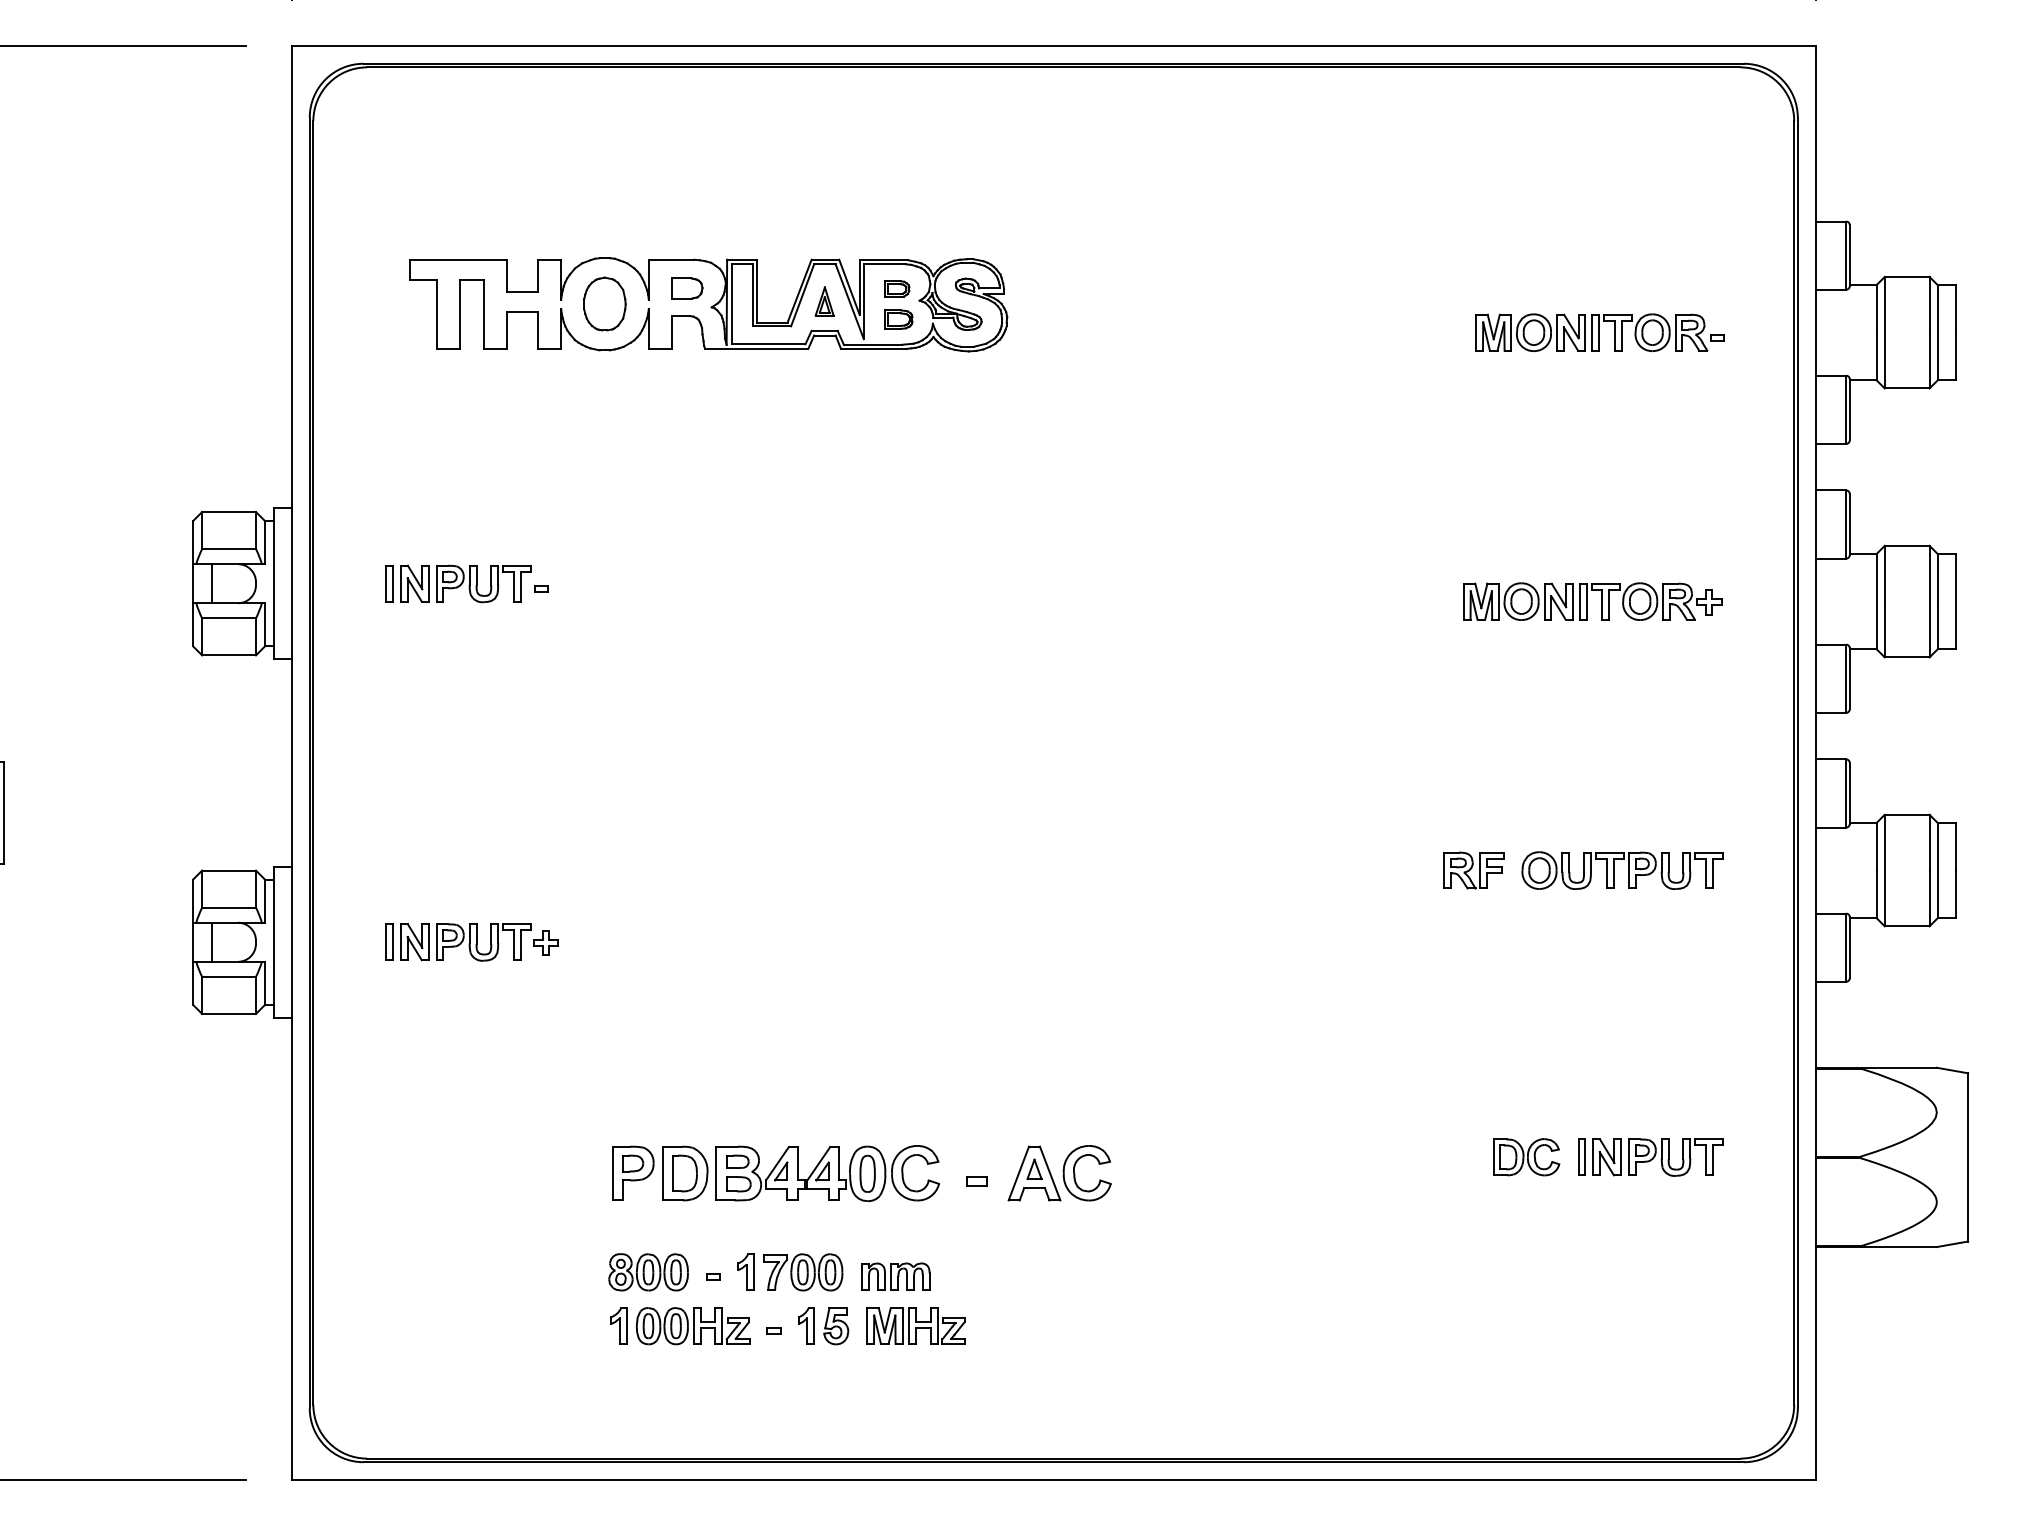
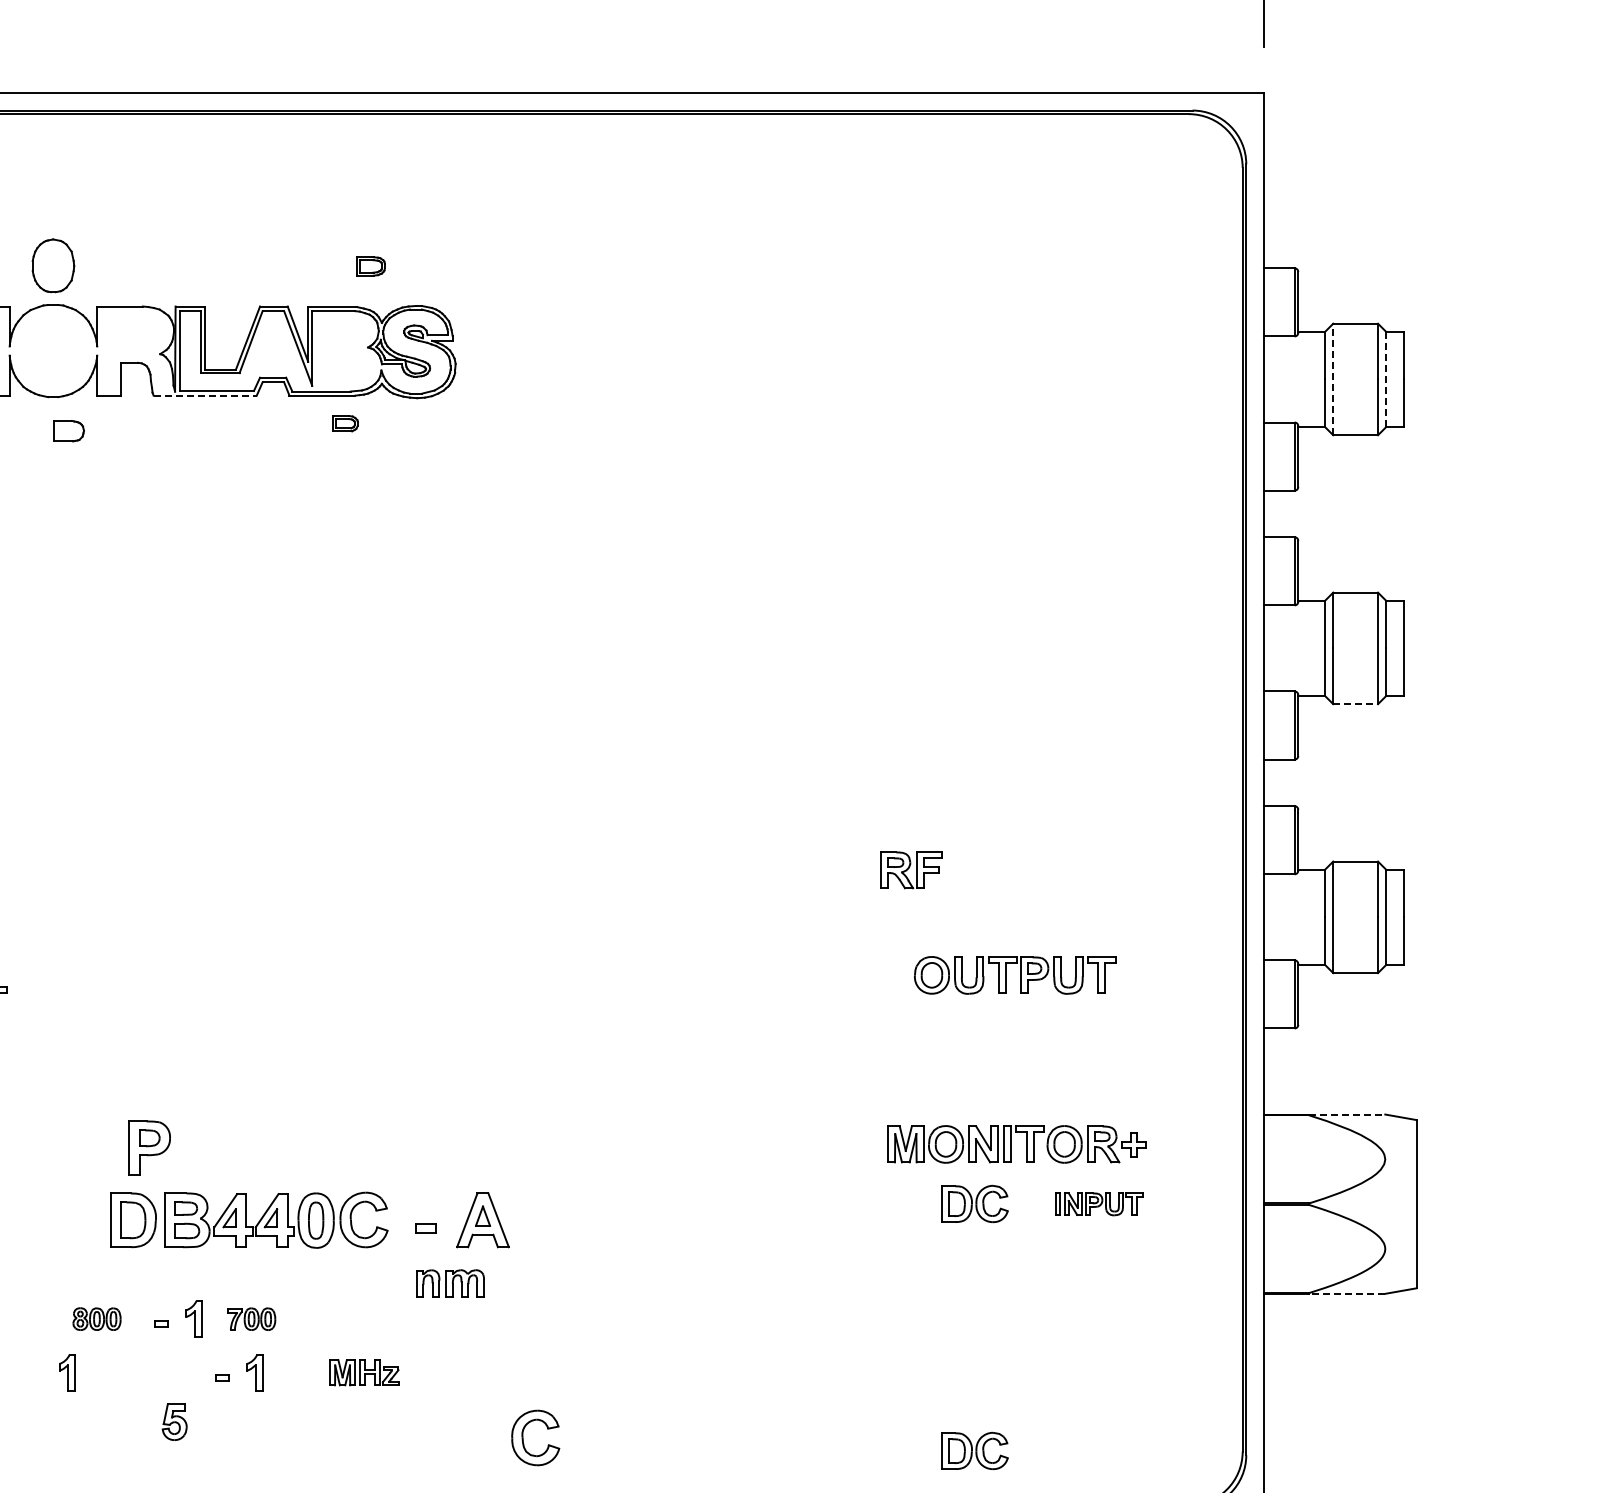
part: (687, 288) -> (68, 431), moved
part: (897, 288) -> (345, 423), moved
part: (824, 301) -> (272, 348), removed
part: (604, 303) -> (52, 265), moved
part: (898, 319) -> (370, 266), moved
part: (1599, 332) -> (1047, 379), removed
line: (1884, 332) -> (1332, 379), solid -> dashed
line: (1937, 332) -> (1385, 379), solid -> dashed
line: (756, 348) -> (204, 395), solid -> dashed
part: (1592, 601) -> (1016, 1144), moved
line: (1907, 657) -> (1355, 704), solid -> dashed
part: (1473, 870) -> (910, 870), moved
part: (1622, 870) -> (1014, 975), moved
line: (1899, 1067) -> (1347, 1114), solid -> dashed
part: (1650, 1157) -> (1098, 1204), size x0.6
part: (633, 1172) -> (149, 1147), moved
part: (1075, 1173) -> (523, 1438), moved
line: (1898, 1247) -> (1346, 1294), solid -> dashed
part: (648, 1272) -> (96, 1319), size x0.6
part: (803, 1272) -> (251, 1319), size x0.6
part: (895, 1276) -> (449, 1283), moved
part: (915, 1325) -> (363, 1372), size x0.7
part: (692, 1326) -> (140, 1373), removed
part: (836, 1326) -> (174, 1422), moved
part: (1526, 1404) -> (974, 1451), added

